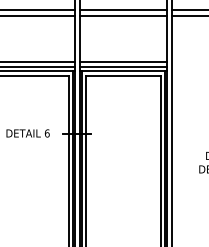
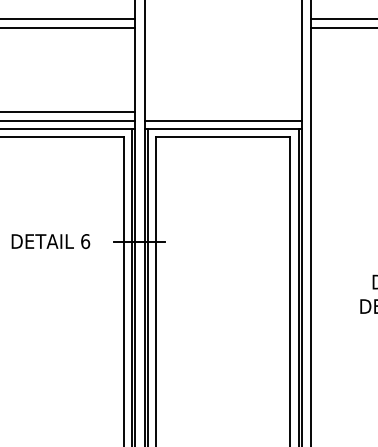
line: (123, 10) -> (223, 19), removed
line: (123, 15) -> (223, 28), removed
line: (123, 61) -> (223, 111), removed

